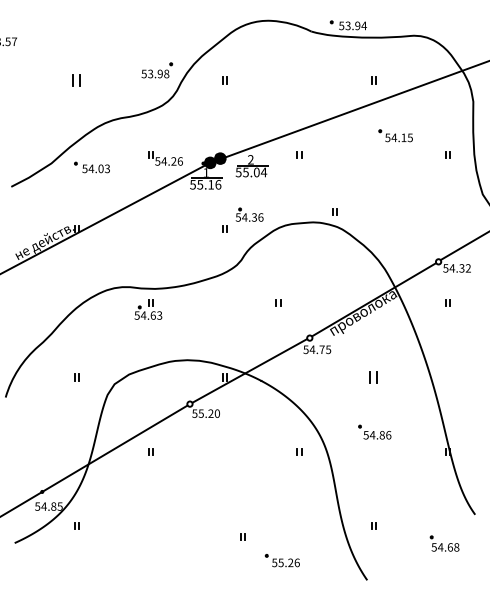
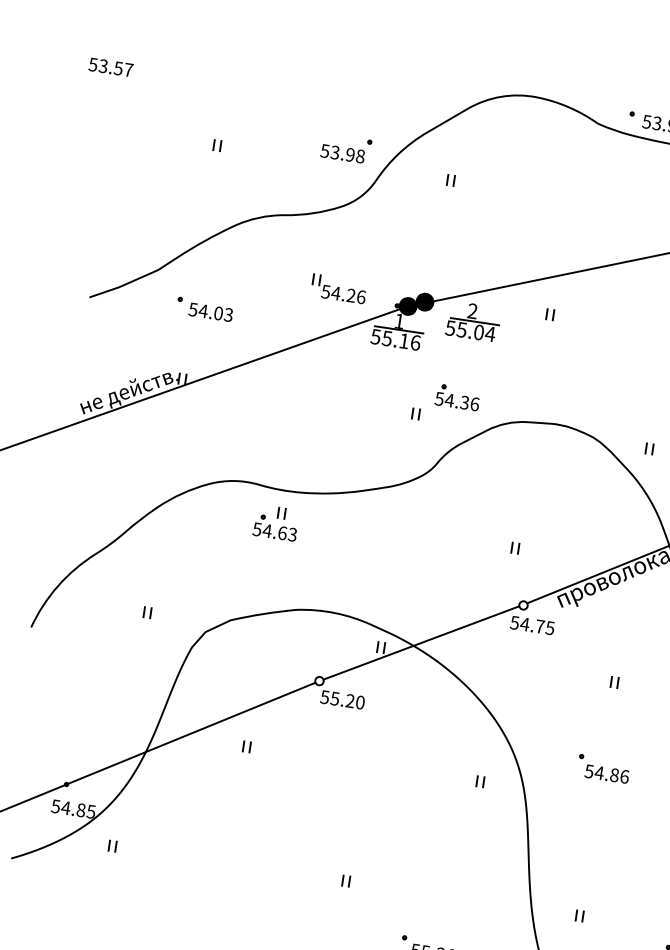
part: (76, 80) -> (217, 145), size x0.62
part: (91, 167) -> (203, 309), moved
part: (334, 211) -> (649, 448), moved
part: (278, 302) -> (515, 547), moved
part: (373, 377) -> (614, 682), size x0.62
part: (242, 536) -> (345, 880), moved

